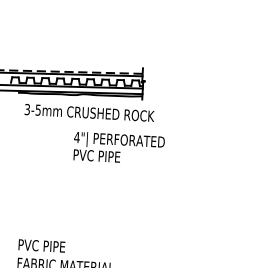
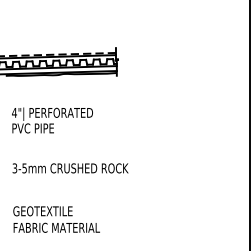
text: (89, 113) -> (70, 168), moved
text: (119, 148) -> (52, 120), moved
text: (50, 246) -> (42, 211), PVC PIPE -> GEOTEXTILE

